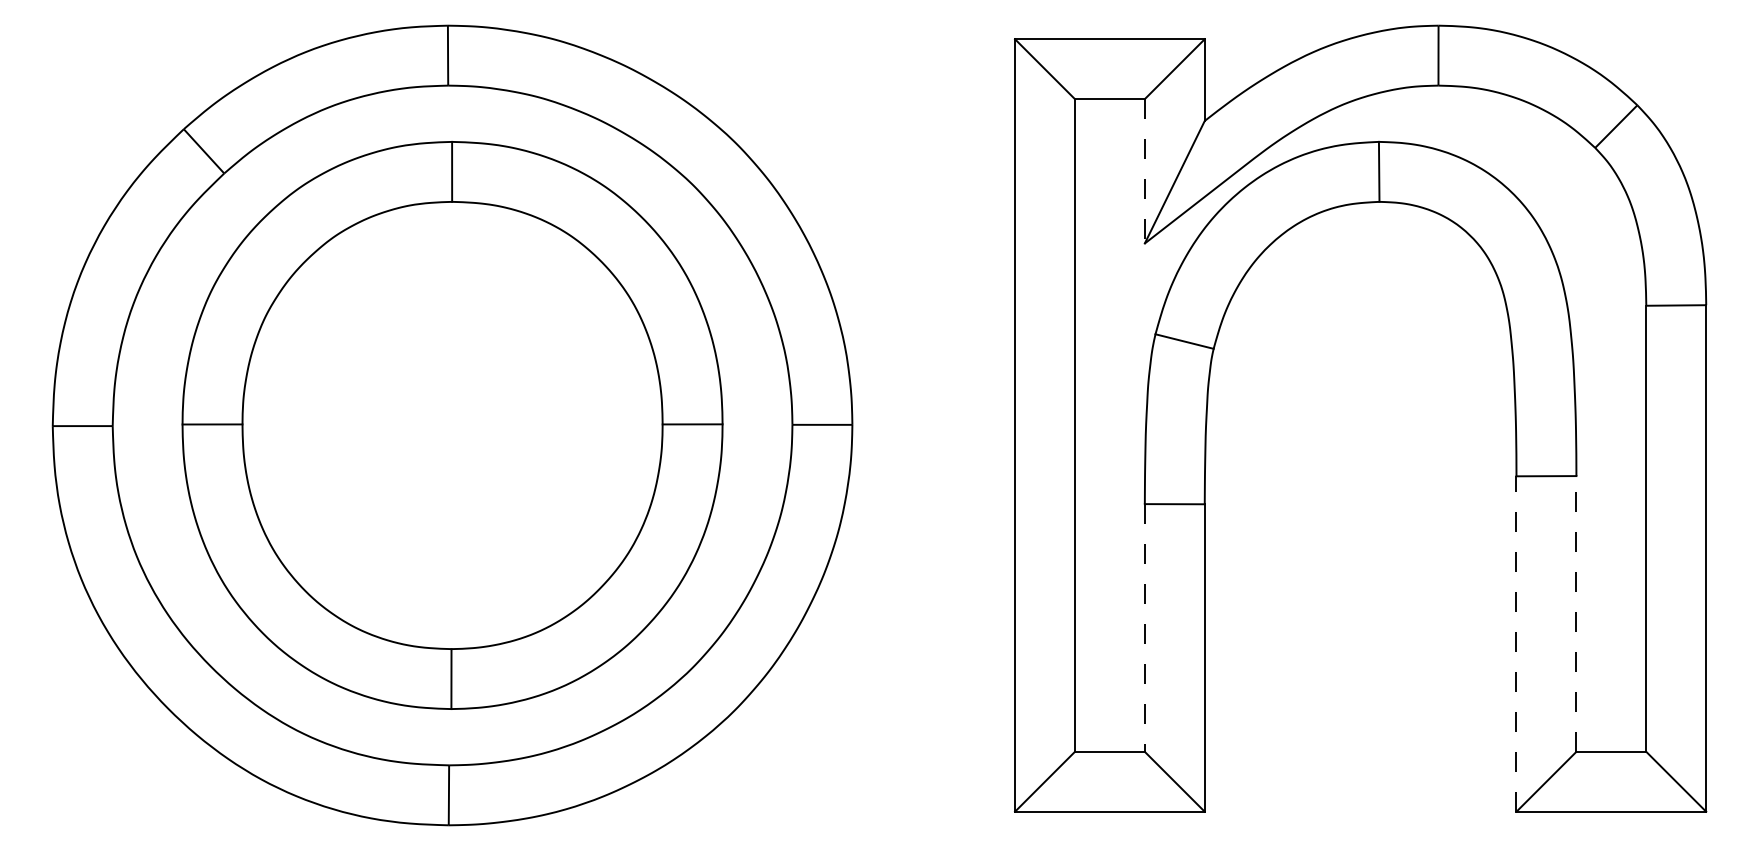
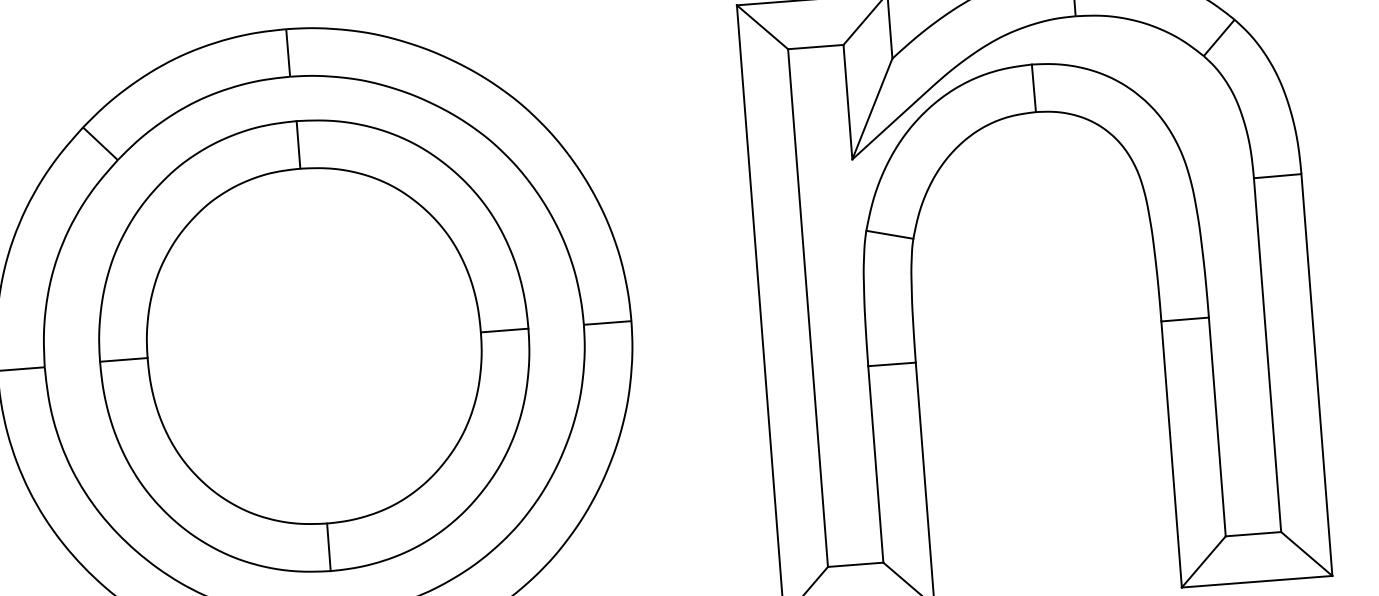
line: (1144, 171) -> (847, 102), dashed -> solid
line: (1576, 613) -> (1217, 426), dashed -> solid
line: (1144, 627) -> (875, 464), dashed -> solid
line: (1516, 644) -> (1171, 454), dashed -> solid

